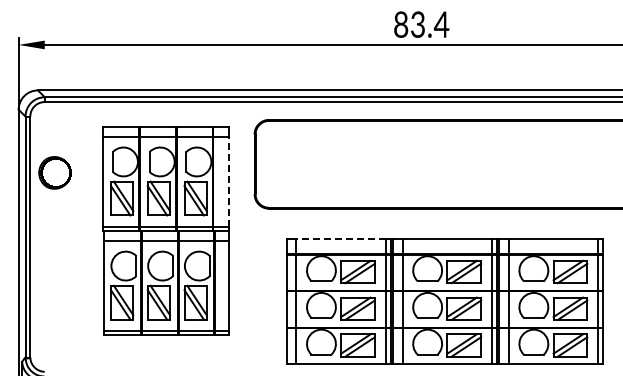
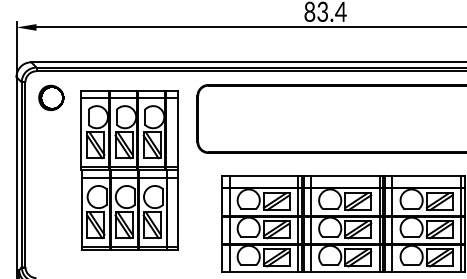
part: (54, 172) -> (50, 97), moved
line: (228, 181) -> (177, 132), dashed -> solid
line: (341, 238) -> (264, 175), dashed -> solid

